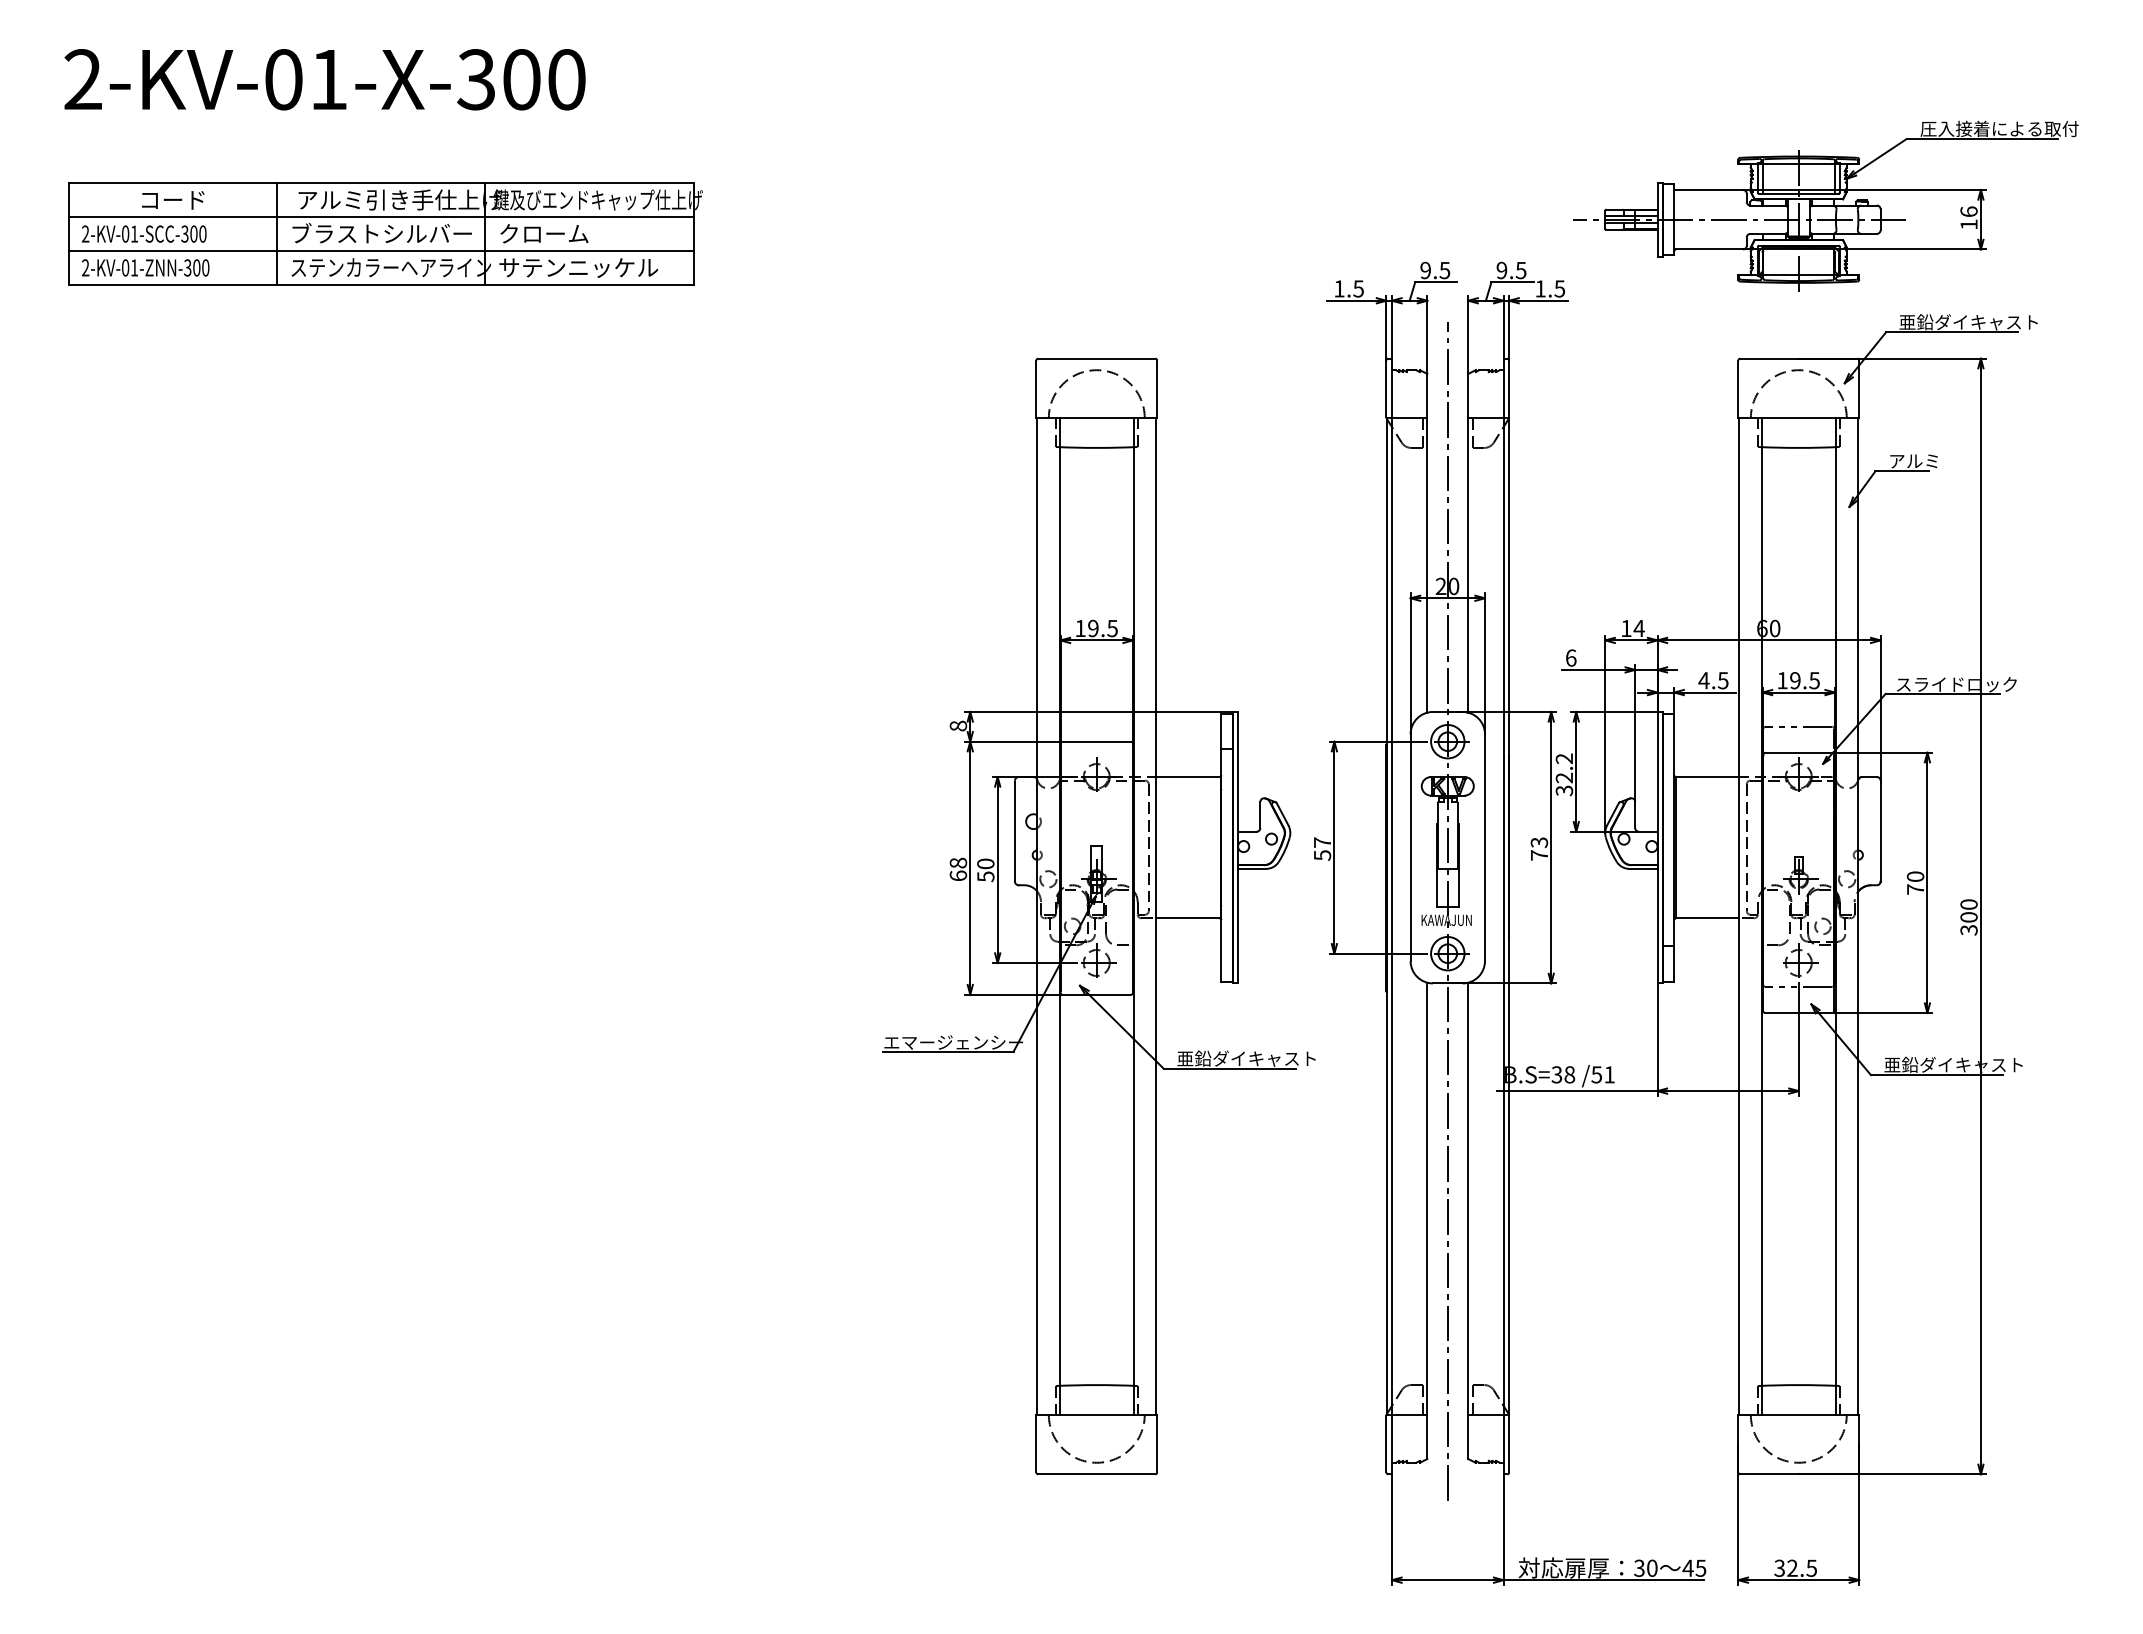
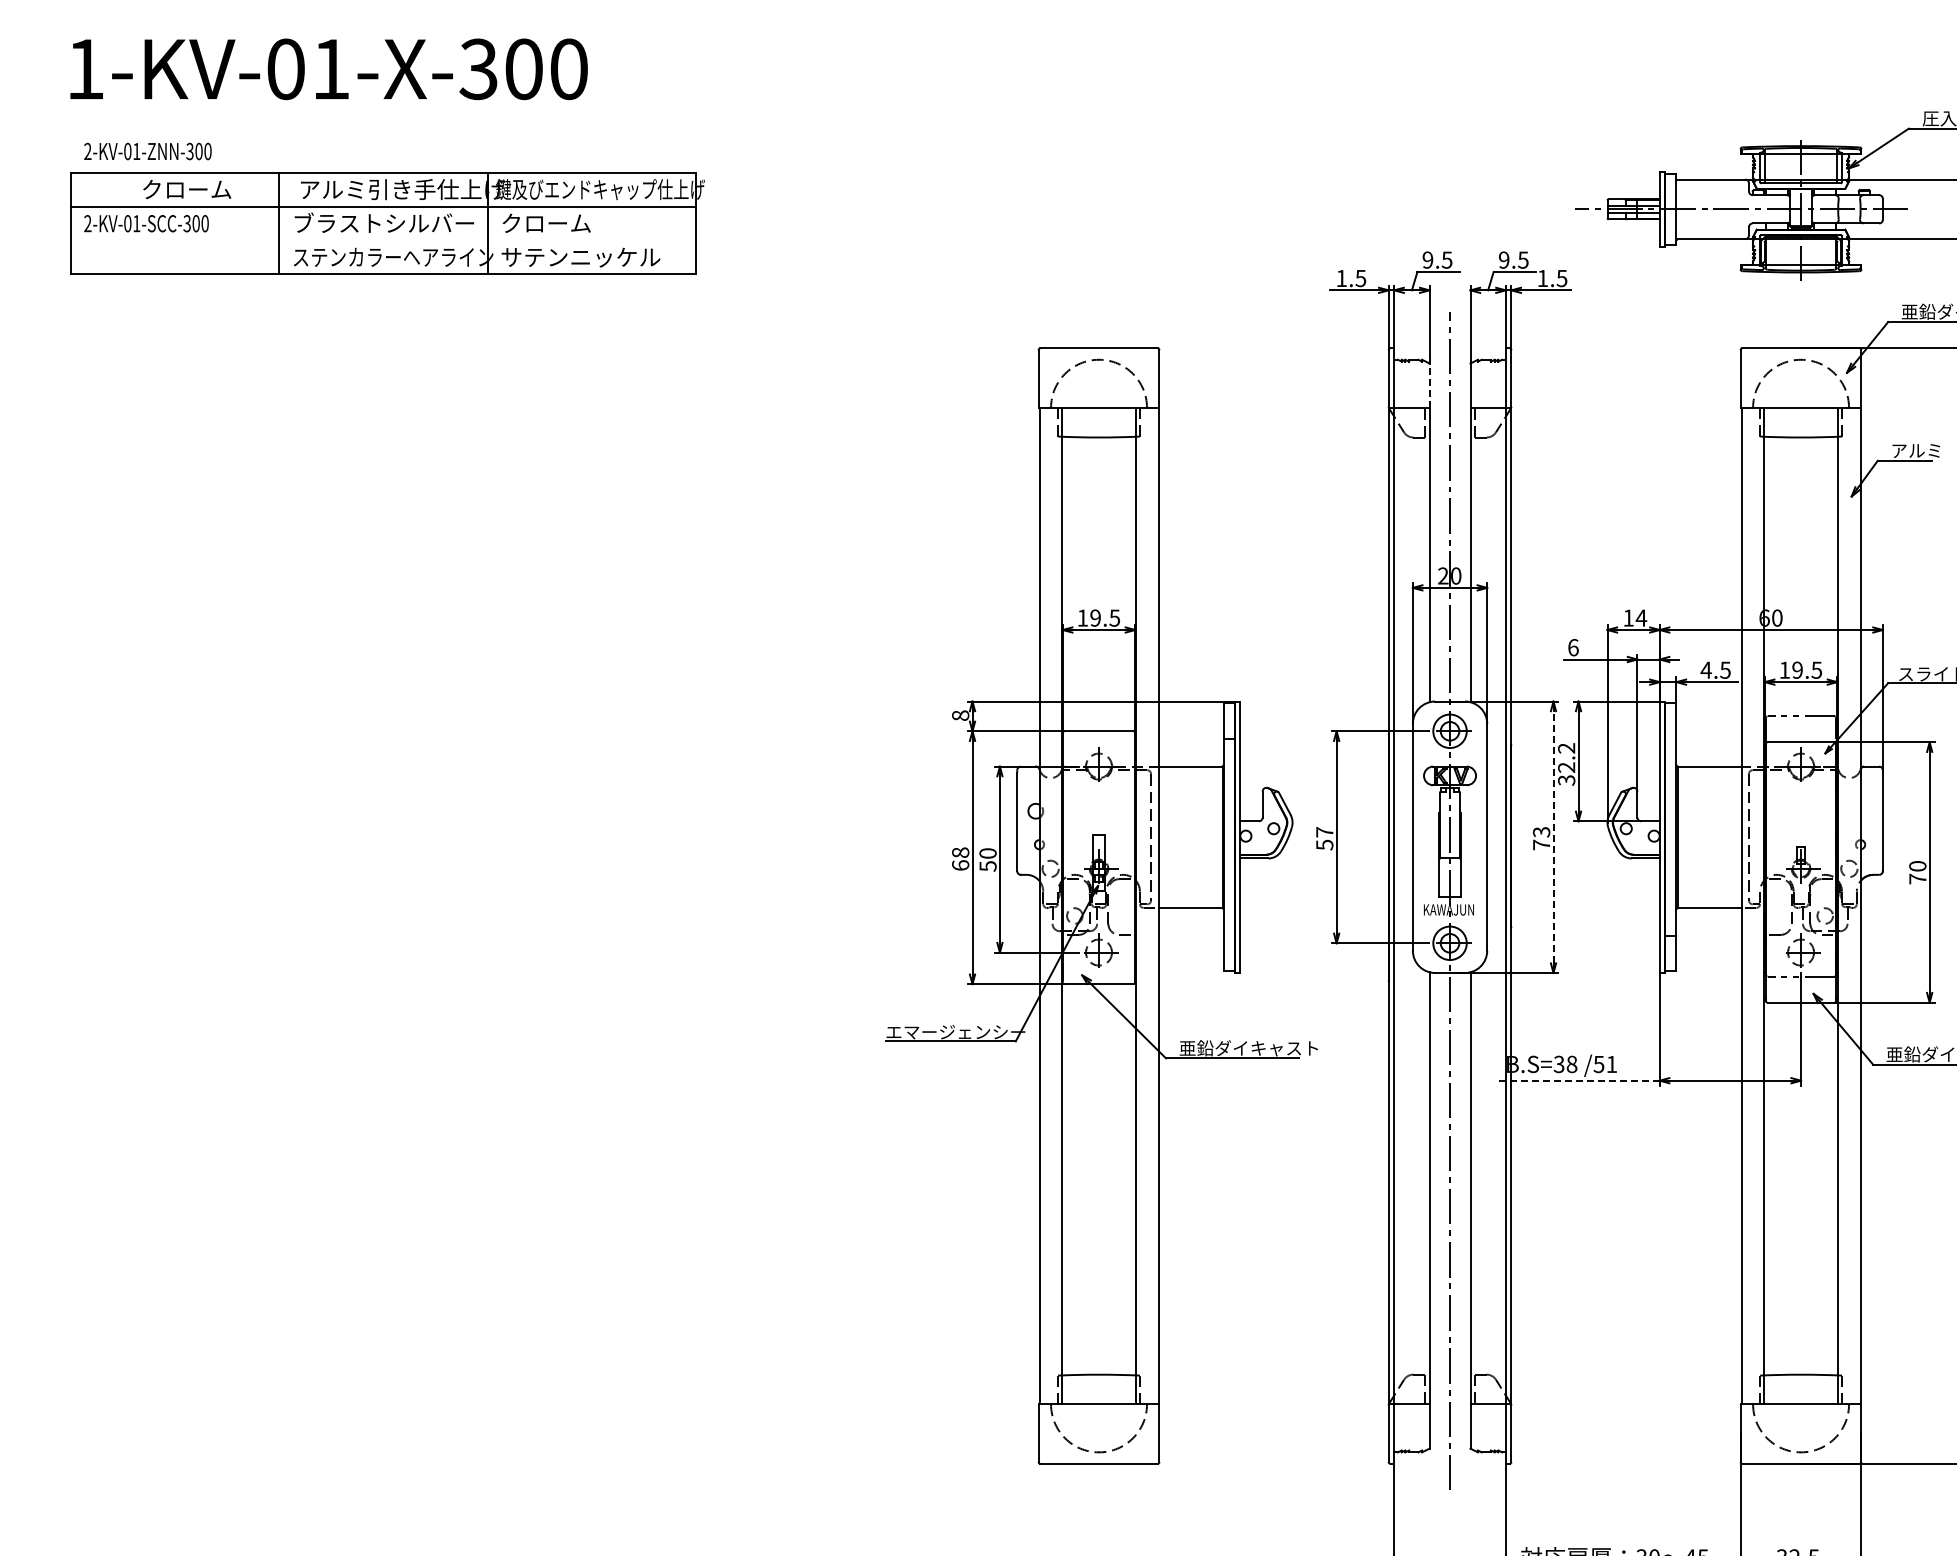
text: (82, 79) -> (84, 69), 2-KV-01-X-300 -> 1-KV-01-X-300
text: (184, 199) -> (186, 189), コード -> クローム
line: (380, 251) -> (382, 241), removed
text: (145, 267) -> (147, 151), moved
line: (1427, 395) -> (1429, 385), solid -> dashed
line: (1551, 847) -> (1553, 837), solid -> dashed
line: (1576, 1091) -> (1578, 1081), solid -> dashed

